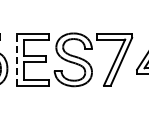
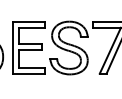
line: (16, 59) -> (12, 47), dashed -> solid

